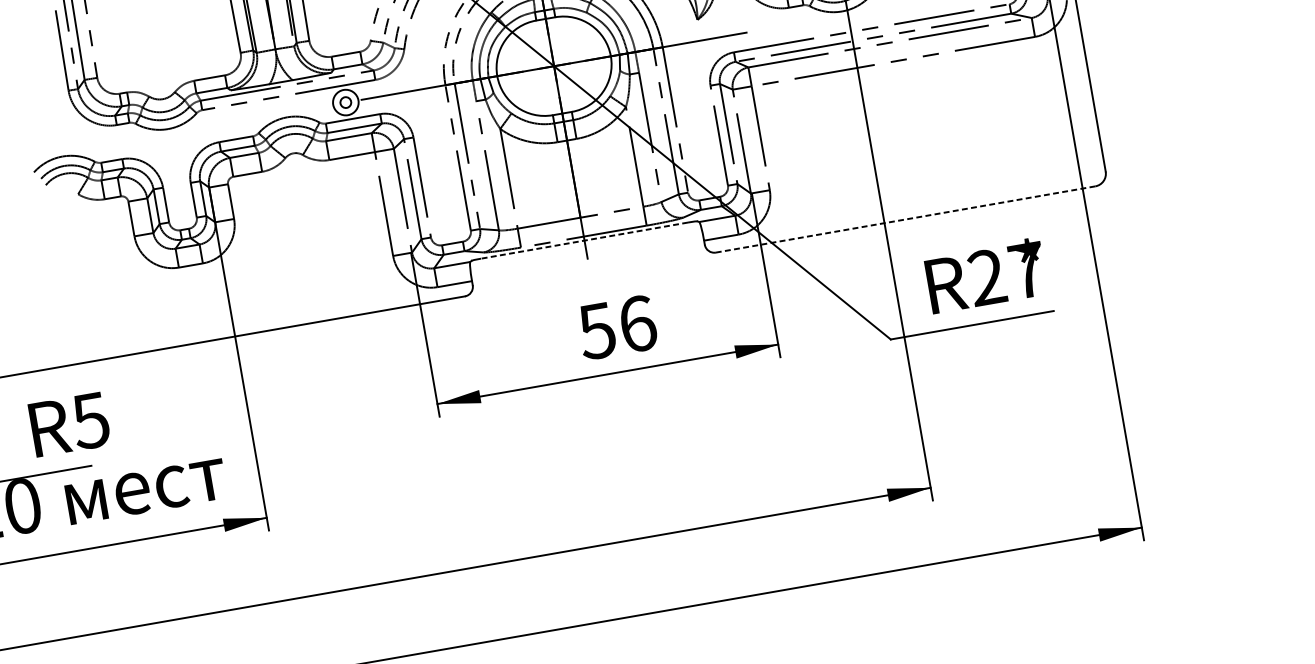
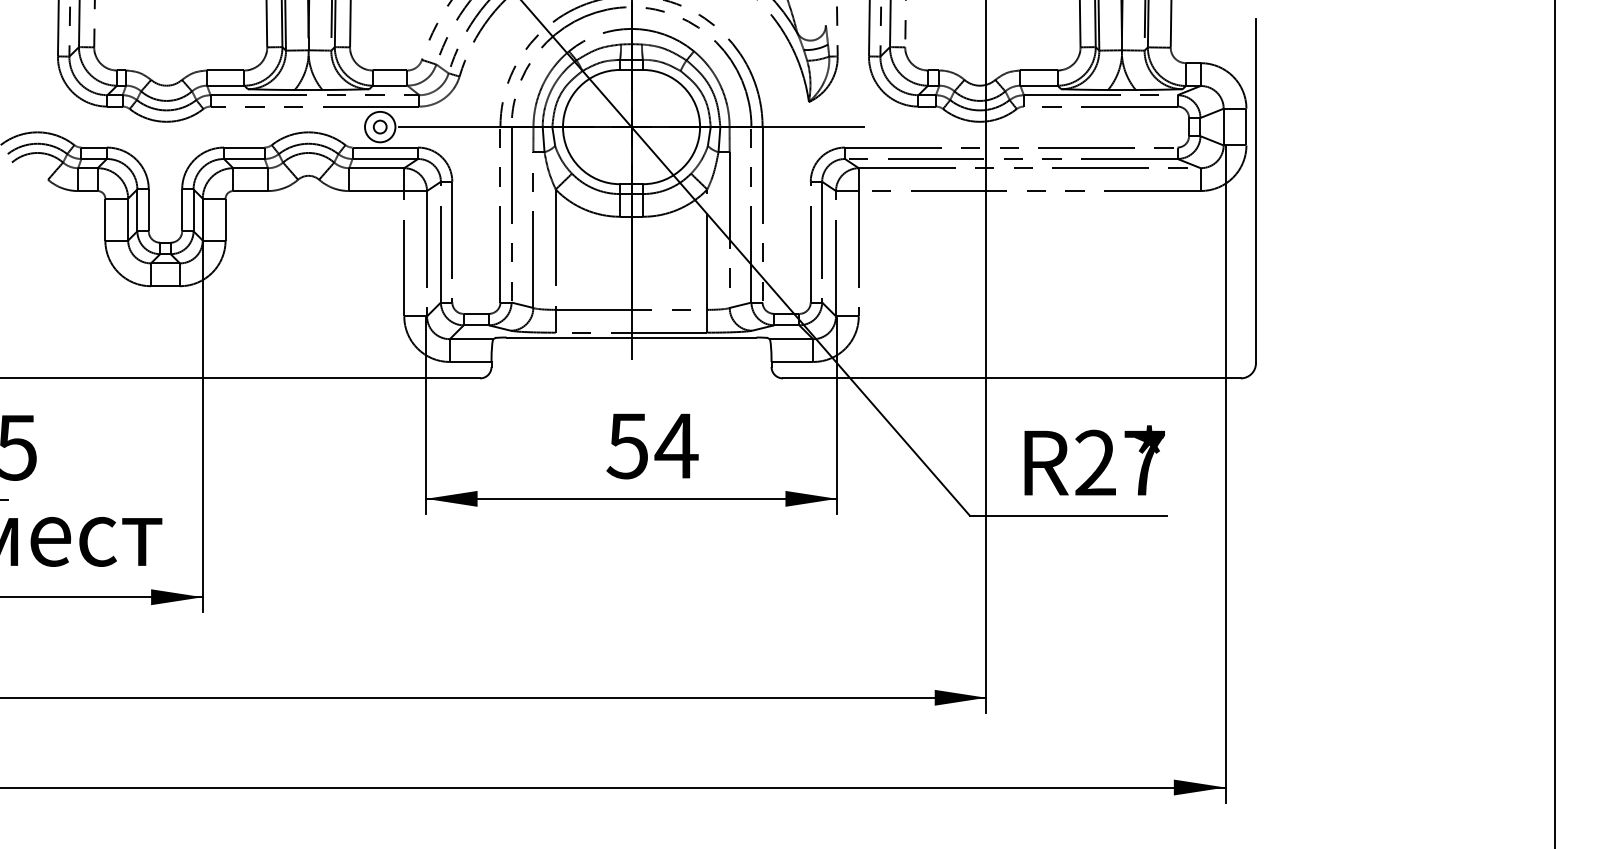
line: (905, 219) -> (1011, 378), dashed -> solid
line: (584, 240) -> (631, 337), dashed -> solid
text: (637, 323) -> (676, 445), 56 -> 54

